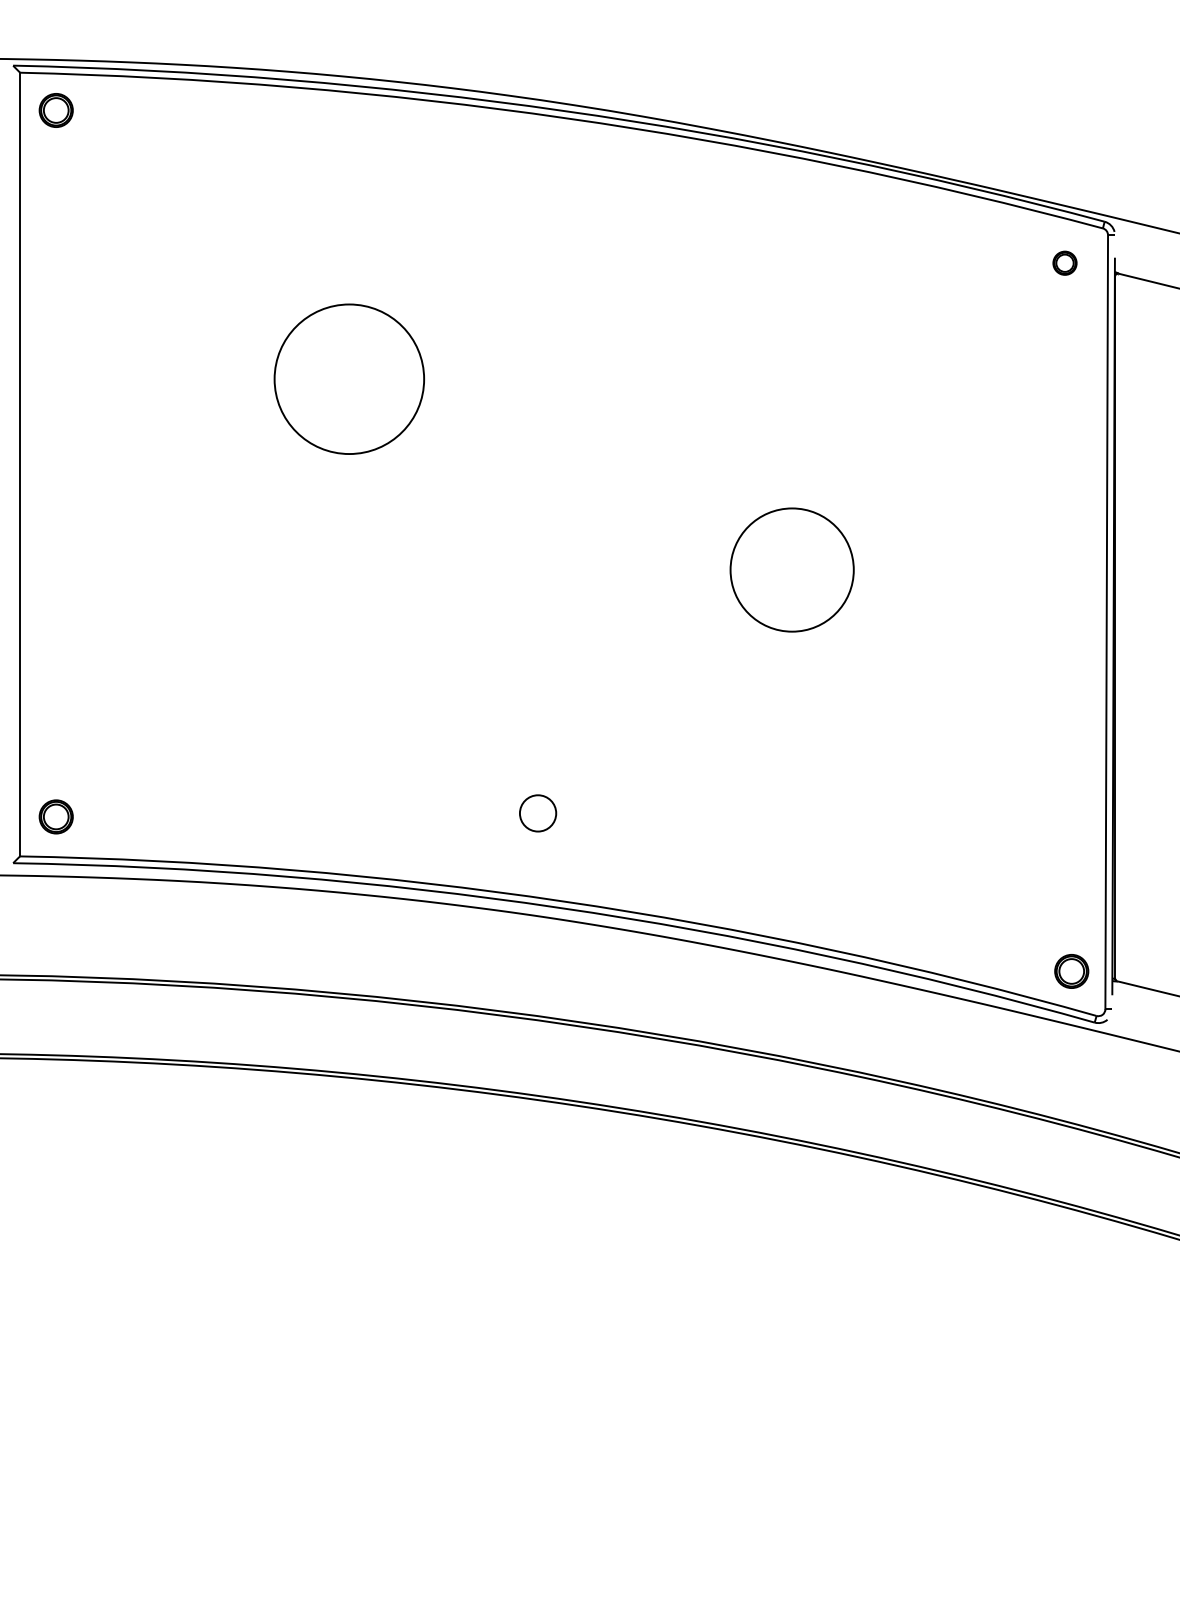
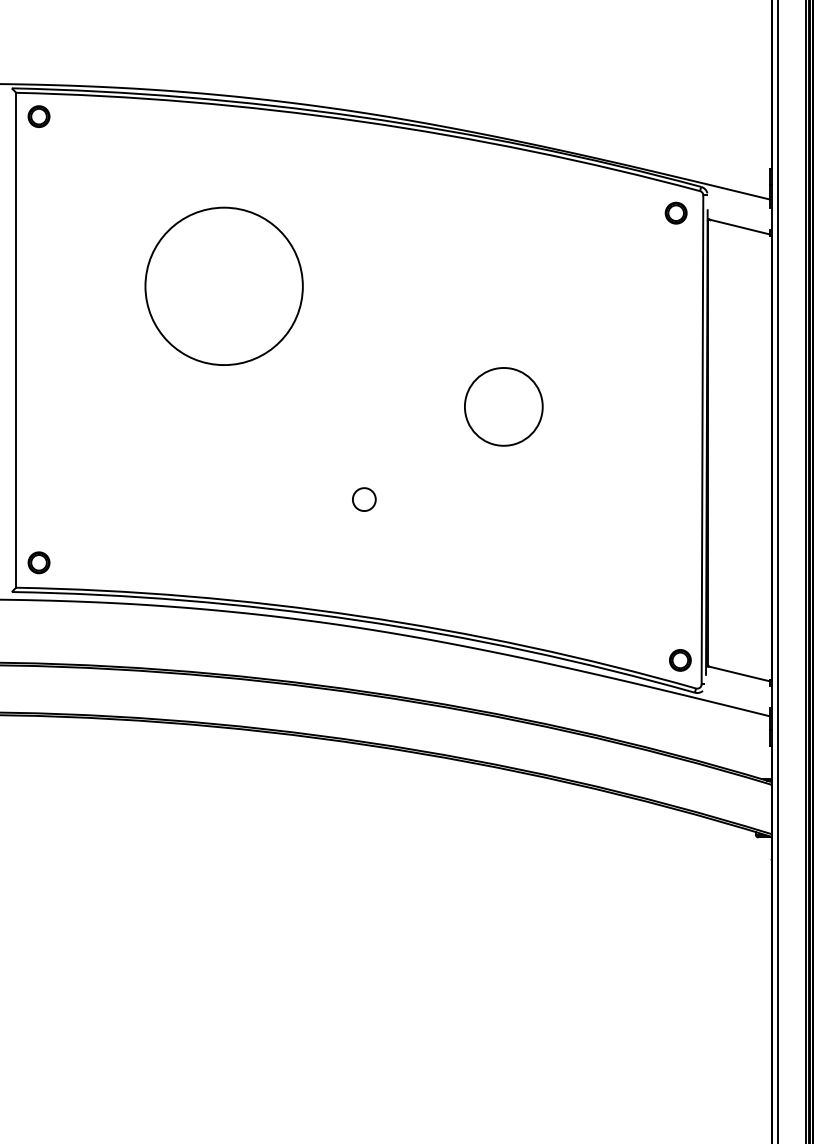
part: (1064, 262) -> (675, 212), size x1.43
circle: (348, 379) -> (223, 286), size x1.67
circle: (538, 813) -> (364, 499), moved

